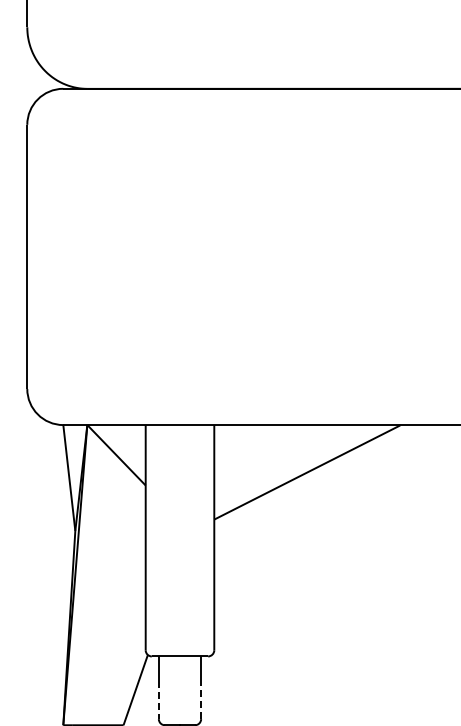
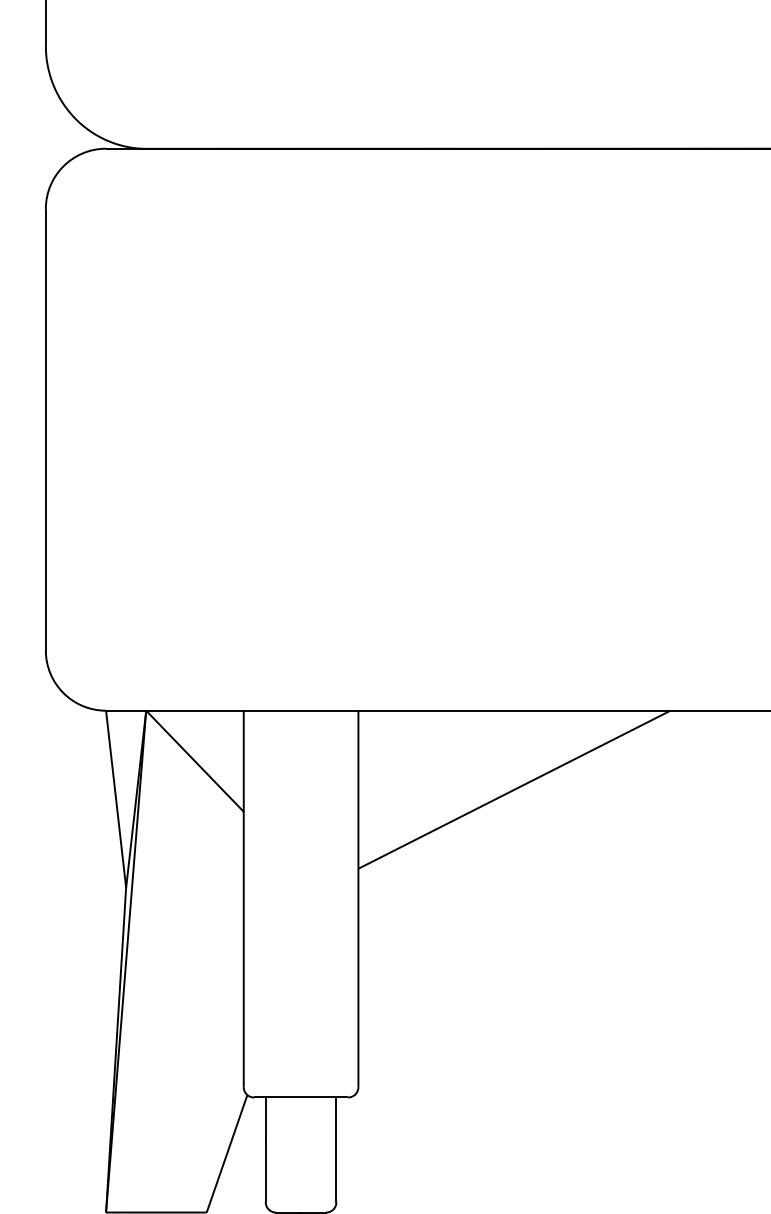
line: (201, 699) -> (337, 1169), dashed -> solid
line: (158, 700) -> (265, 1171), dashed -> solid

